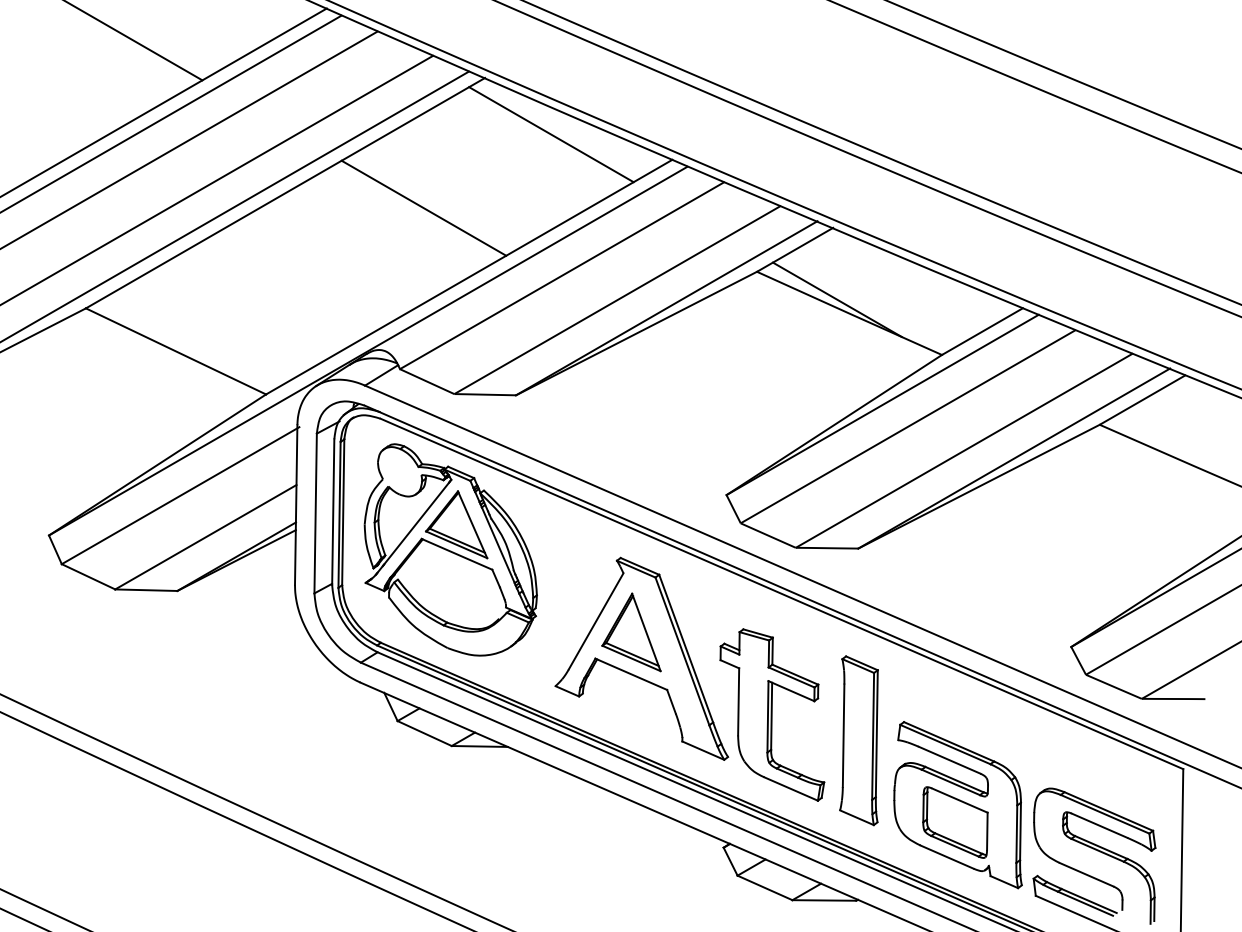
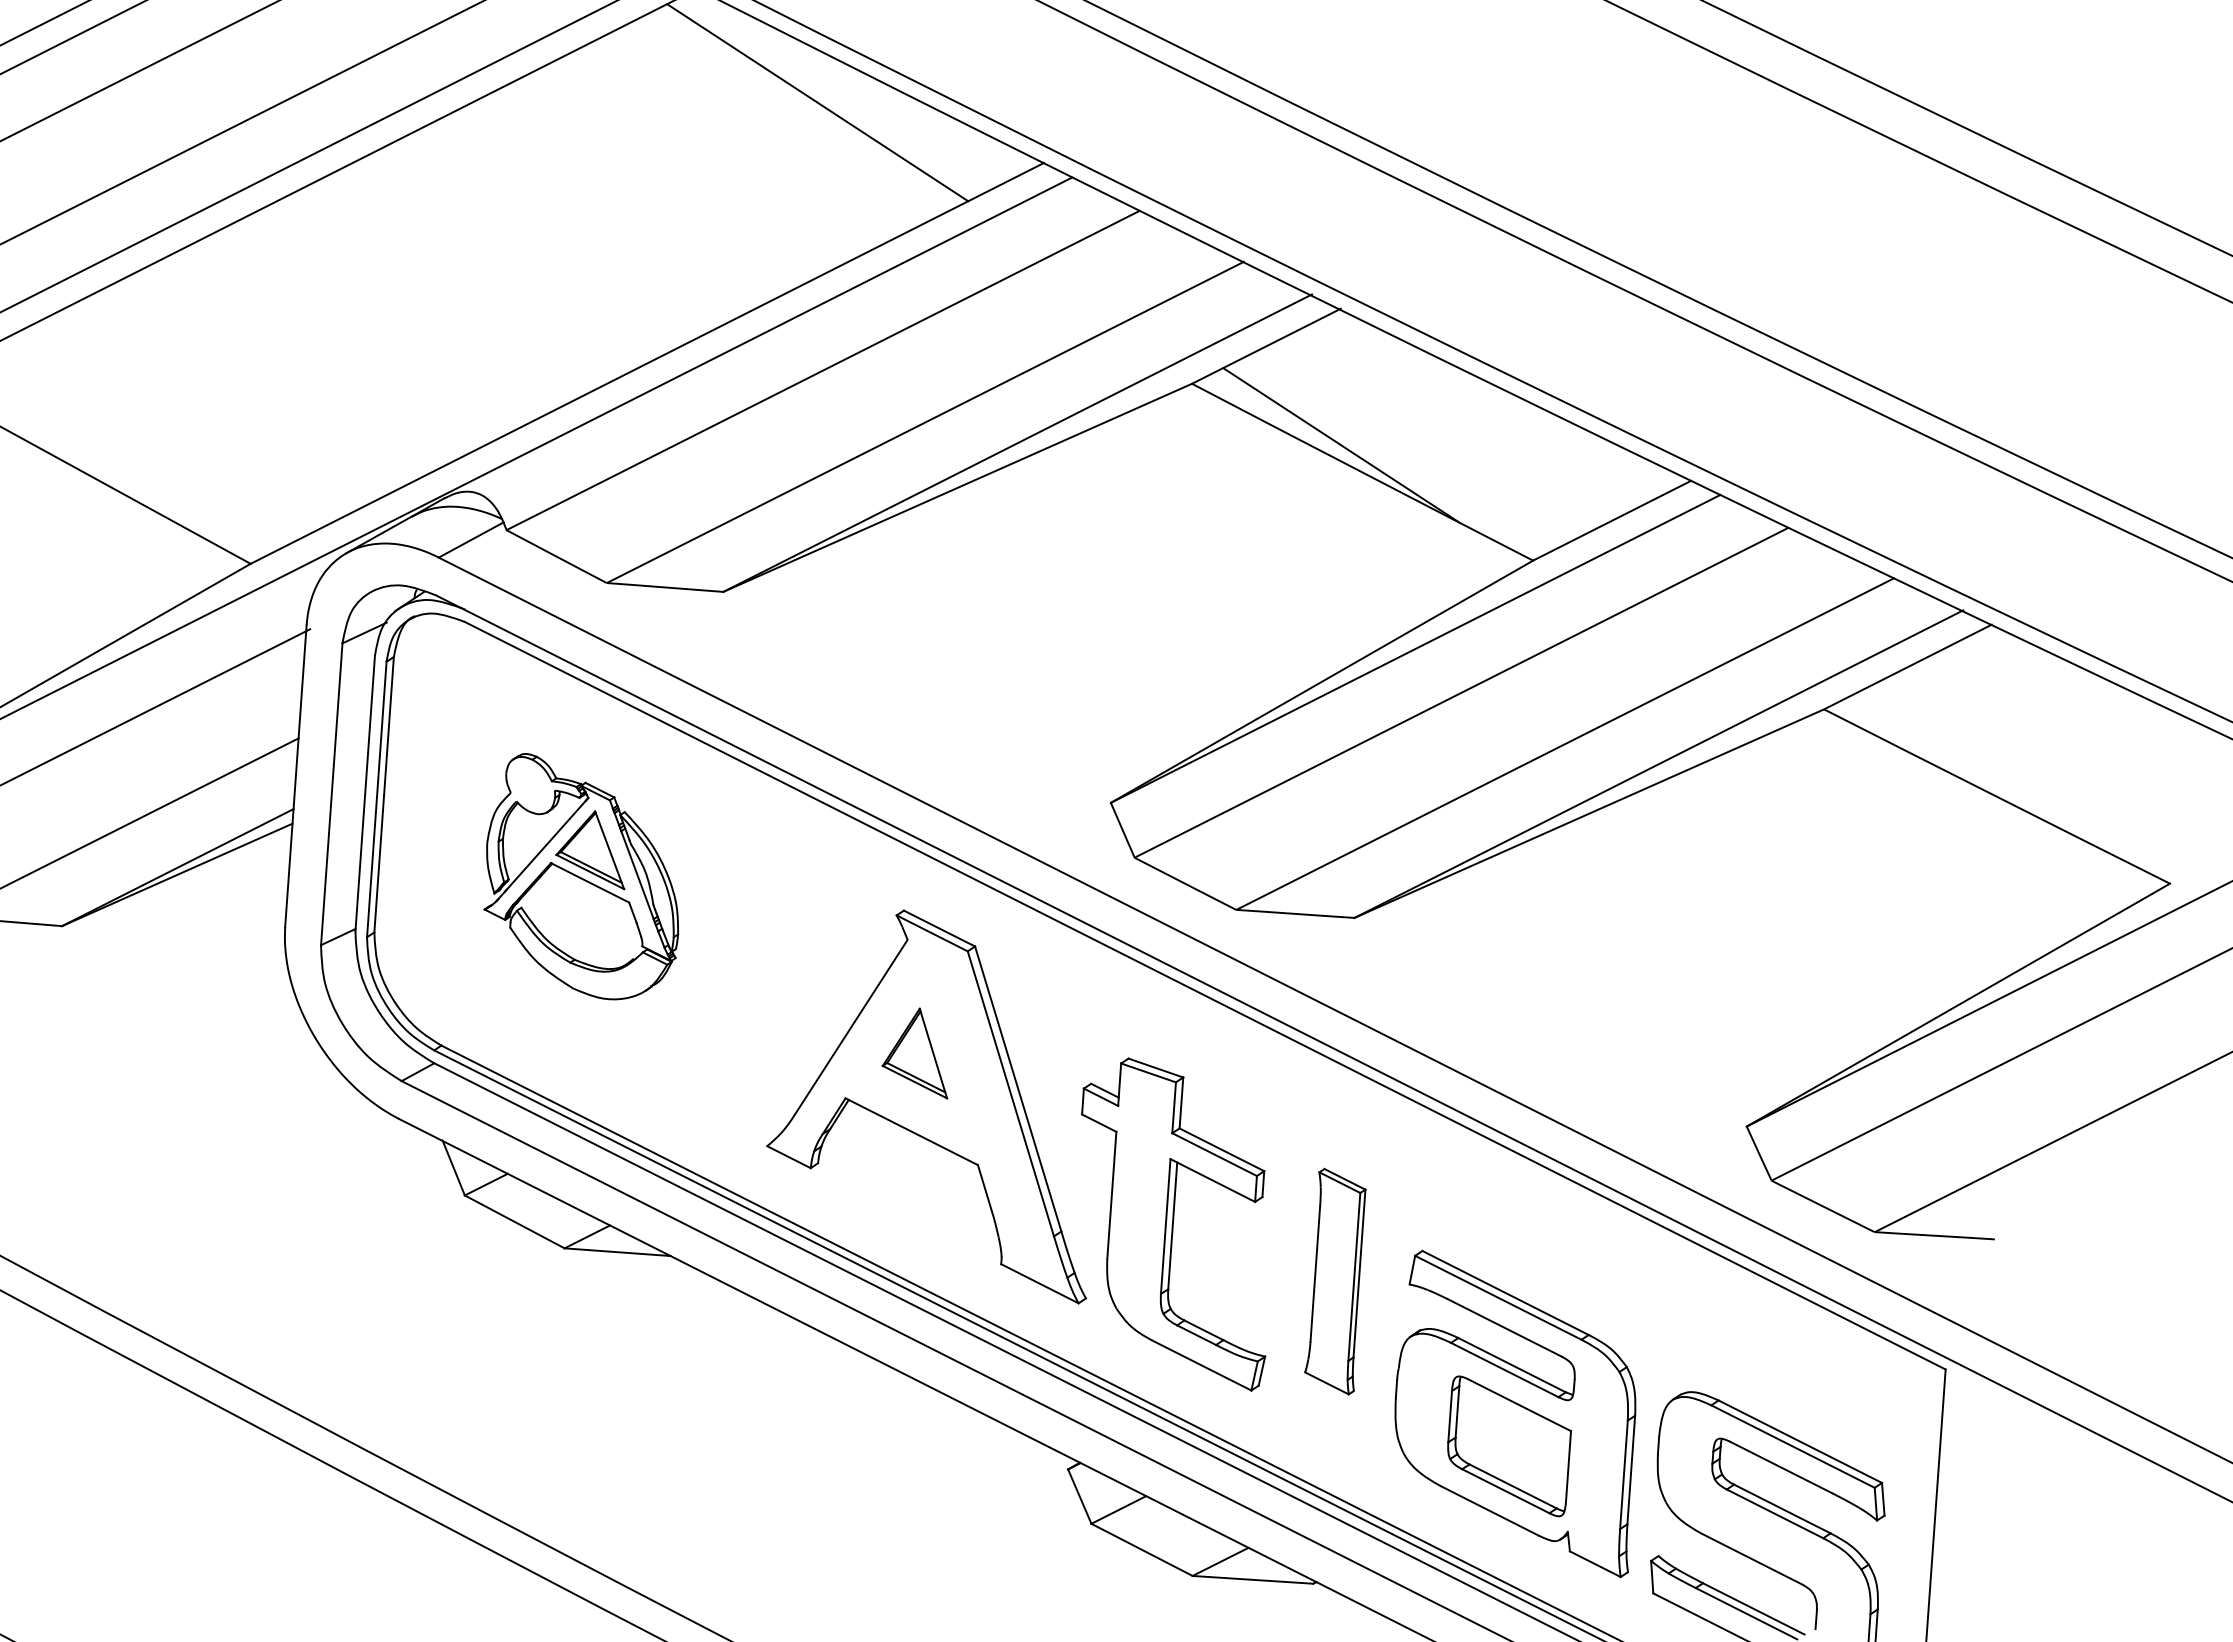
line: (423, 207) -> (568, 226), removed
part: (450, 549) -> (583, 876), size x0.6
part: (631, 632) -> (916, 1052), size x0.6
part: (858, 740) -> (1334, 1280), size x0.7

